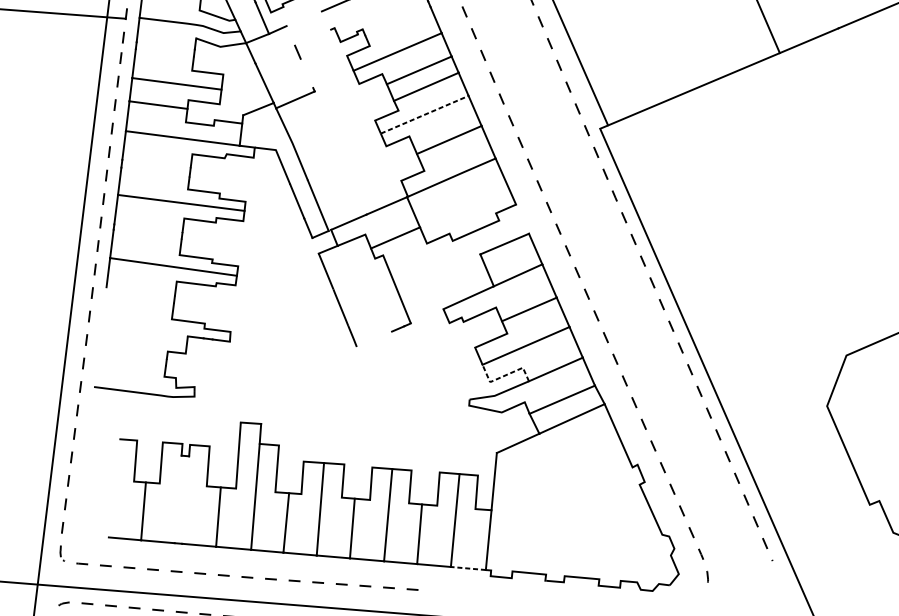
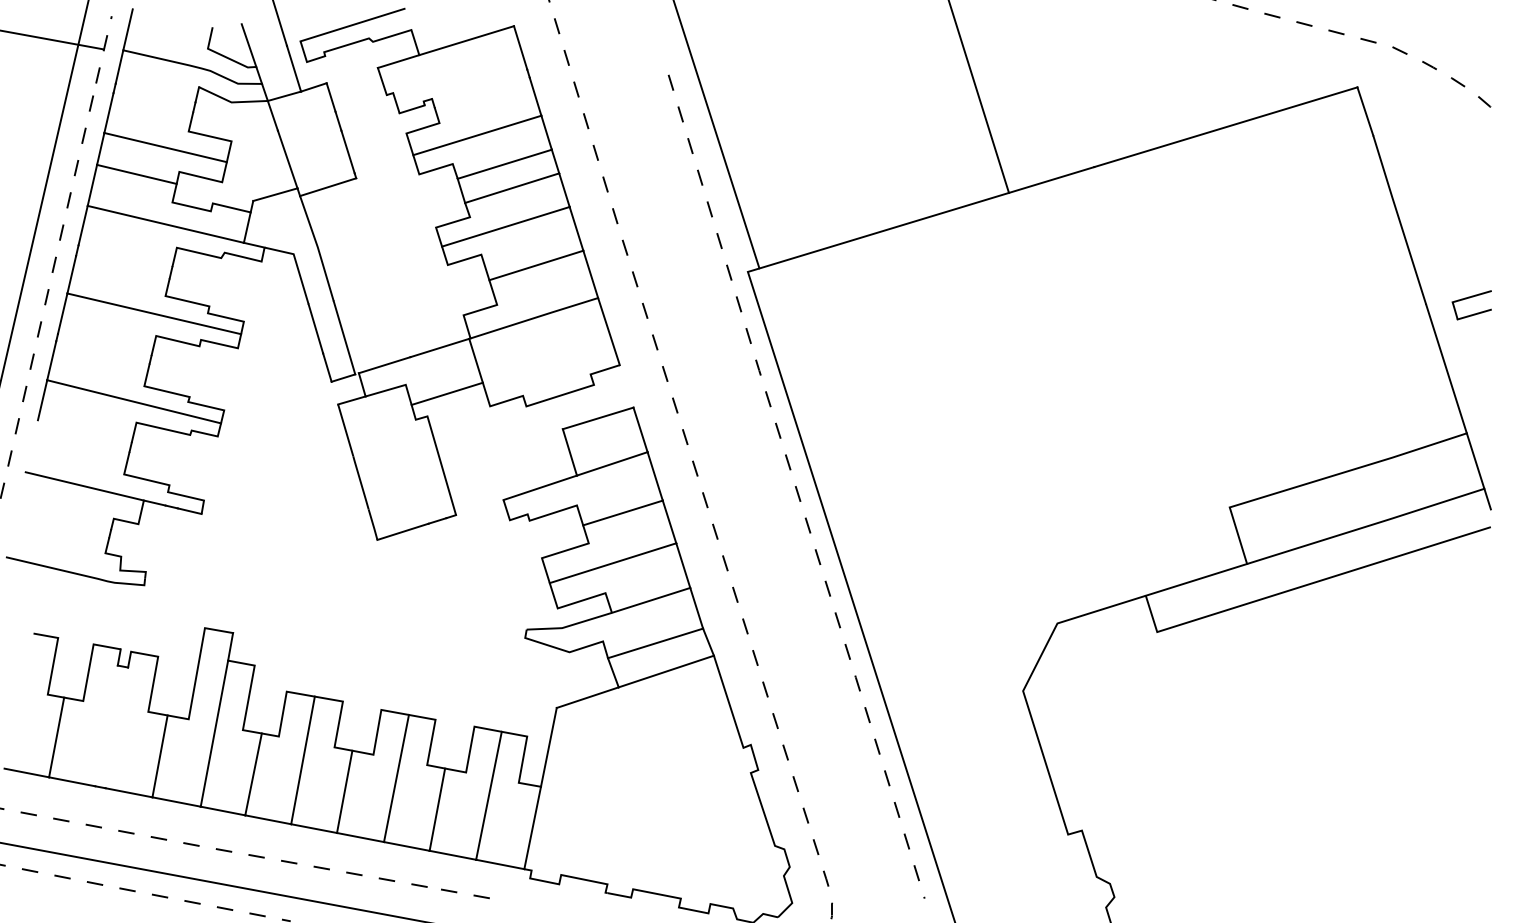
line: (325, 20) -> (381, 81), added
line: (290, 35) -> (330, 97), added
line: (306, 73) -> (347, 151), added
line: (424, 114) -> (505, 226), dashed -> solid
line: (144, 330) -> (84, 486), added
line: (374, 339) -> (402, 531), added
line: (504, 375) -> (578, 601), dashed -> solid
line: (468, 568) -> (500, 864), dashed -> solid
line: (440, 591) -> (457, 892), added

